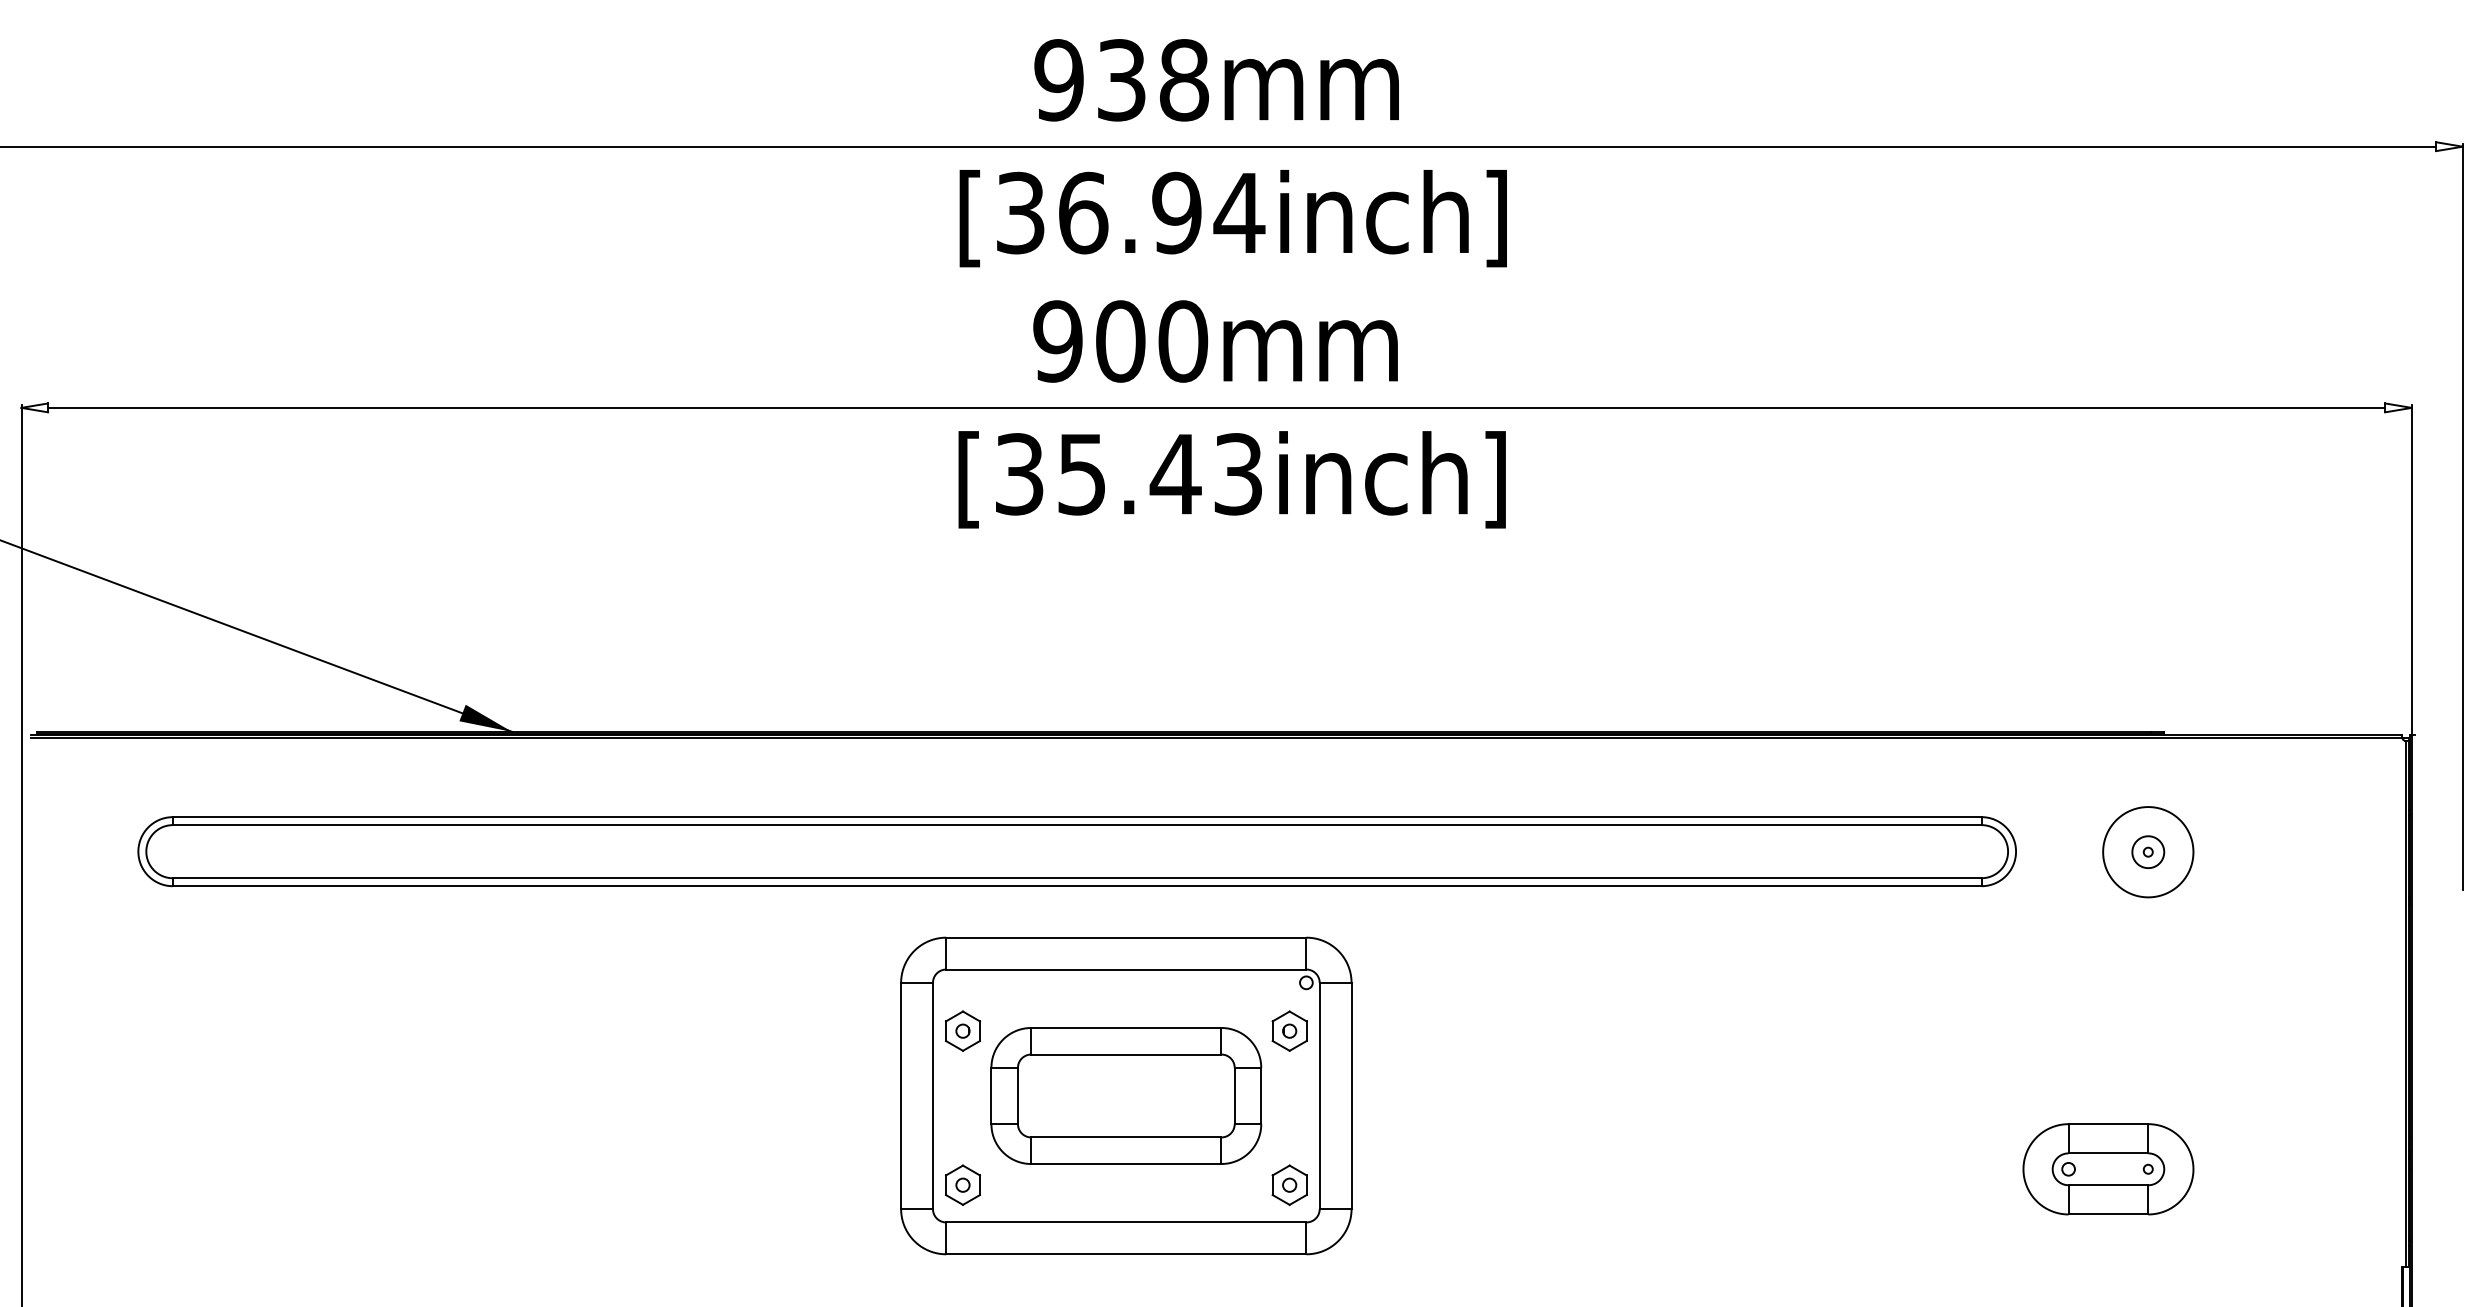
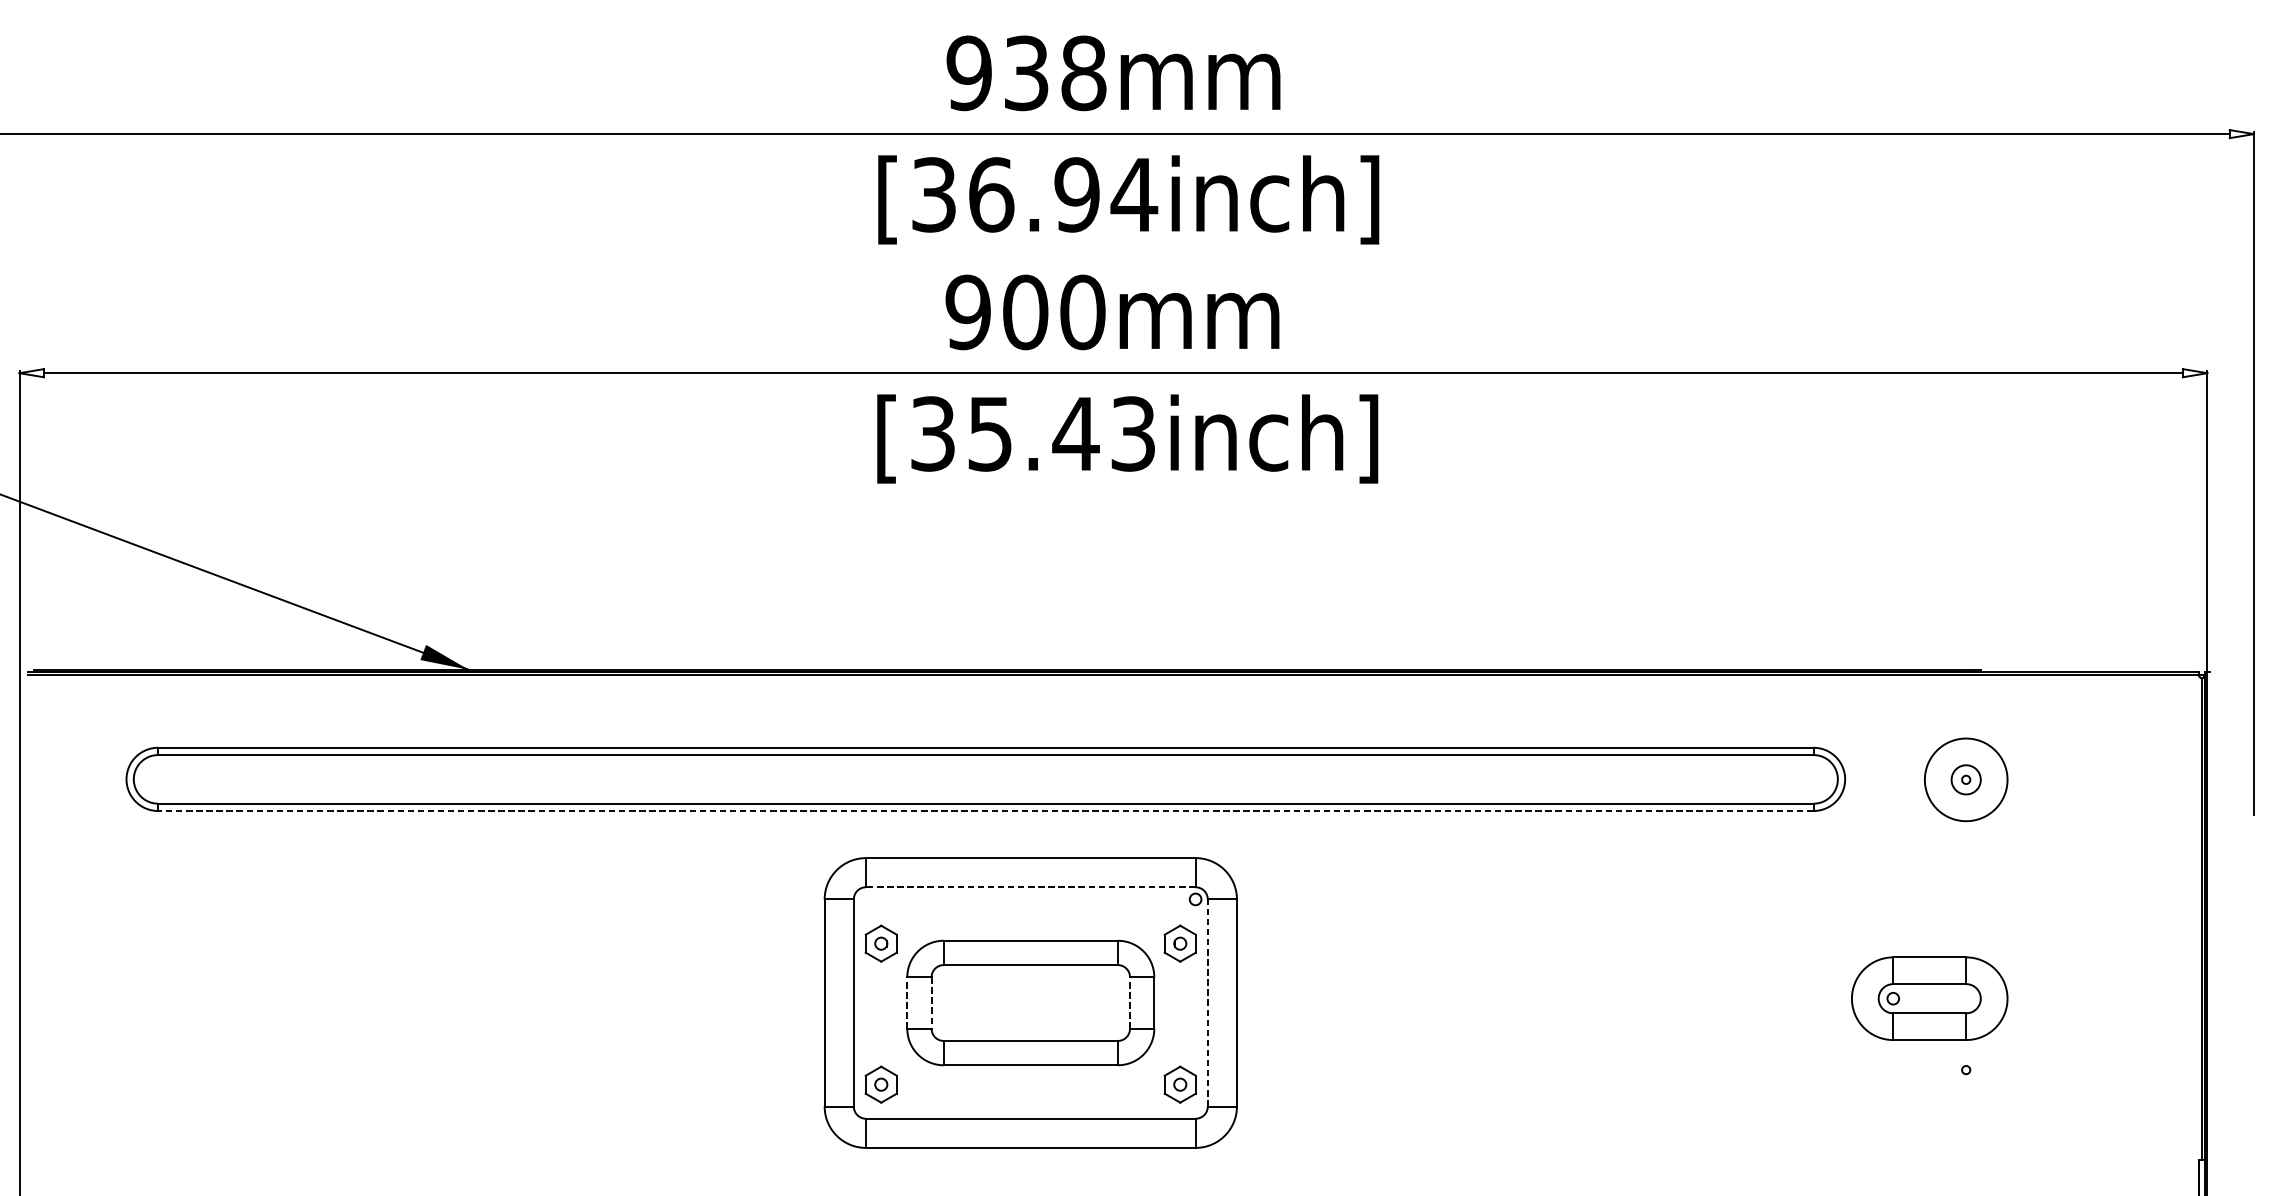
line: (1076, 886) -> (985, 811), solid -> dashed
line: (1125, 969) -> (1030, 887), solid -> dashed
line: (991, 1095) -> (907, 1002), solid -> dashed
line: (1234, 1095) -> (1129, 1002), solid -> dashed
line: (1319, 1095) -> (1207, 1002), solid -> dashed
line: (1017, 1096) -> (931, 1003), solid -> dashed
part: (2108, 1169) -> (1929, 998), moved

